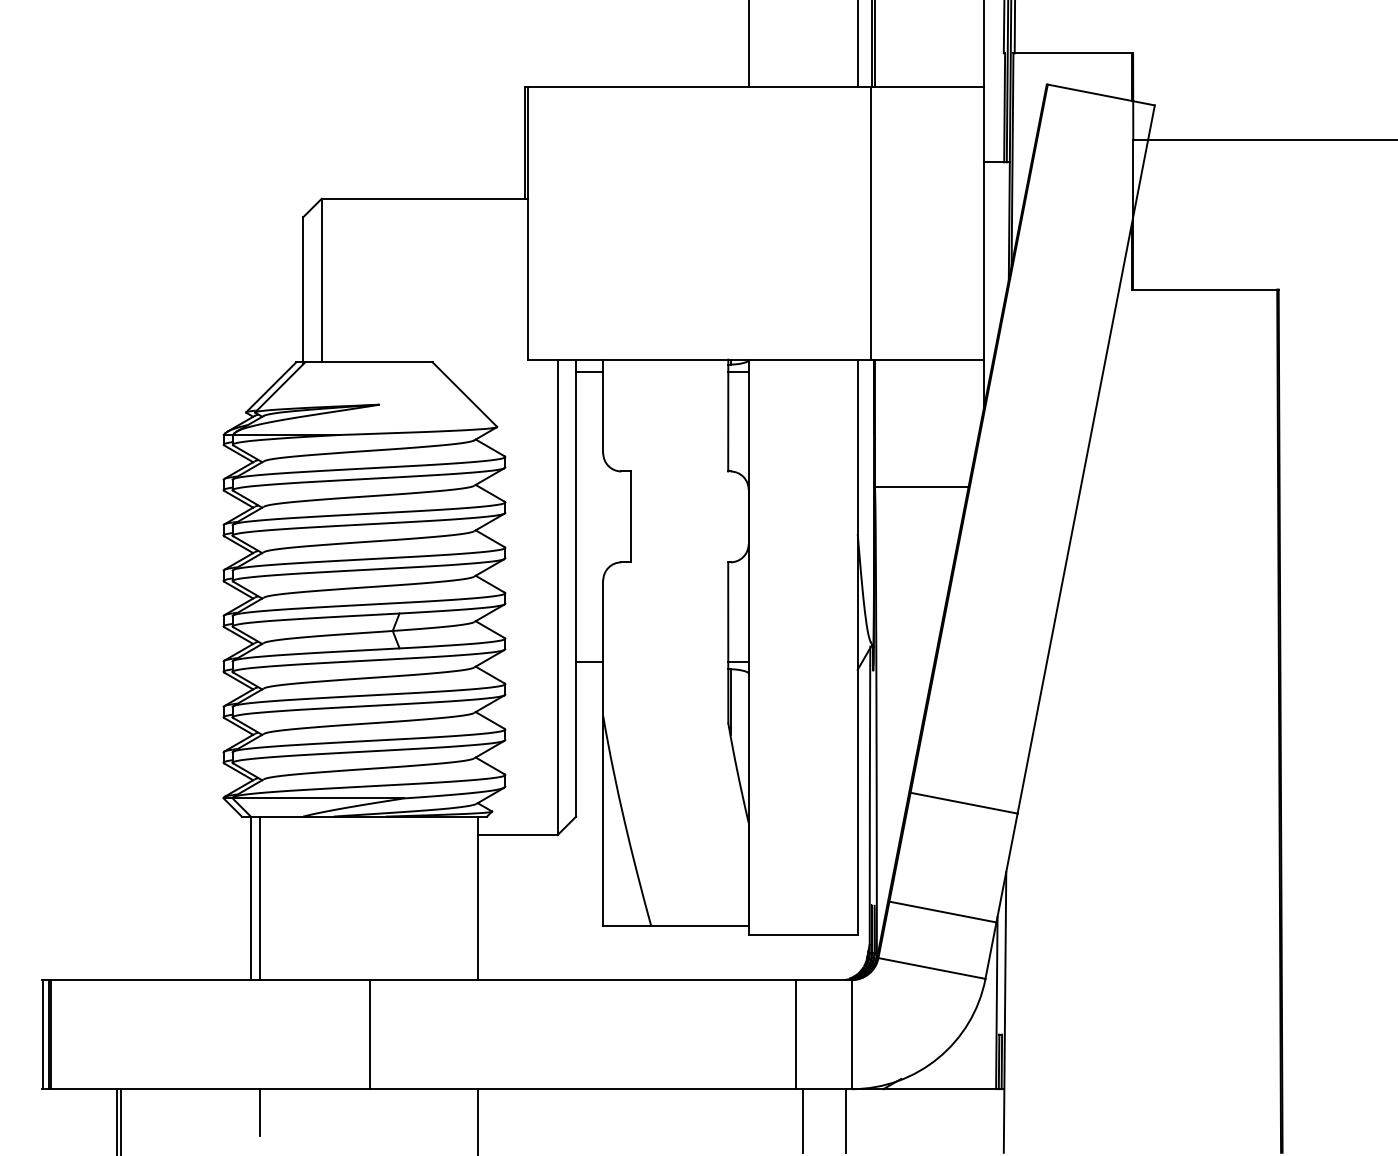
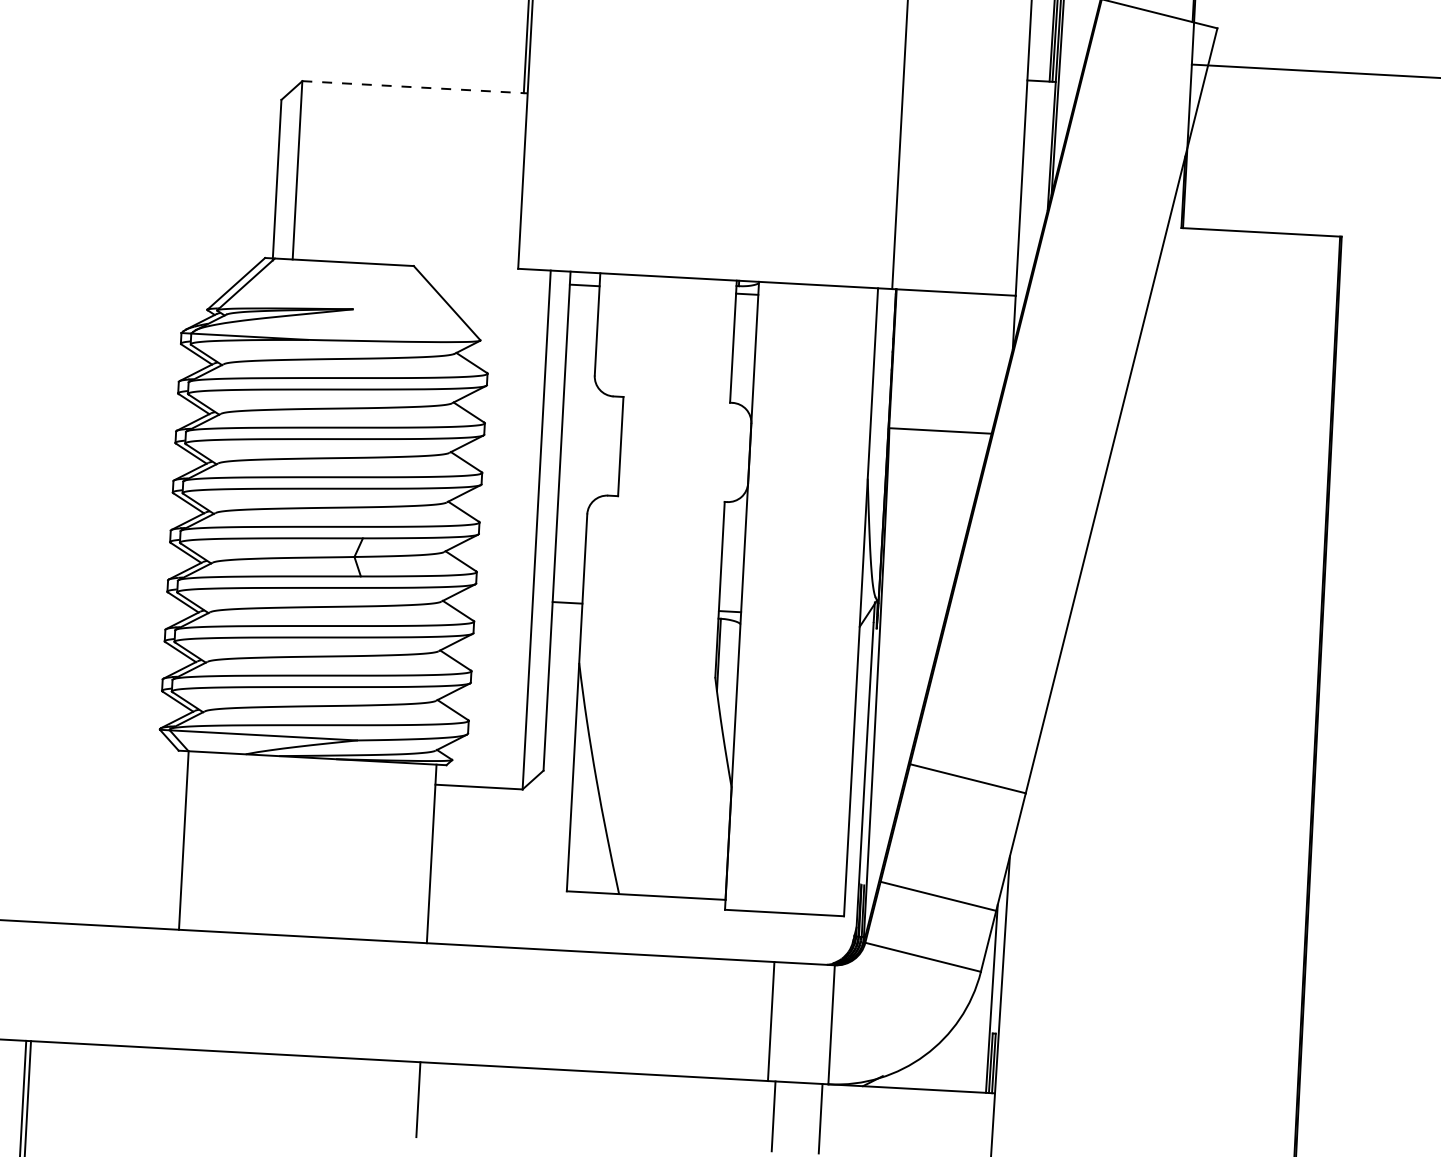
line: (424, 198) -> (414, 86), solid -> dashed
line: (259, 898) -> (193, 841), removed
line: (370, 1034) -> (306, 996), removed
line: (259, 1112) -> (180, 1074), removed

